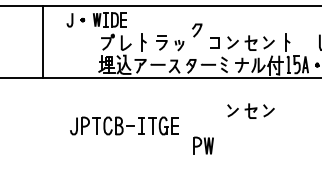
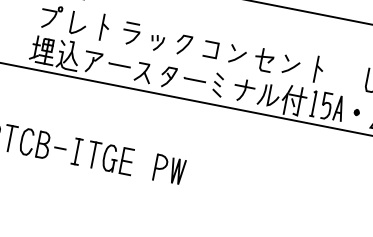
curve: (197, 30) -> (184, 45), moved
part: (250, 110) -> (243, 160), removed
part: (203, 145) -> (169, 169), moved

